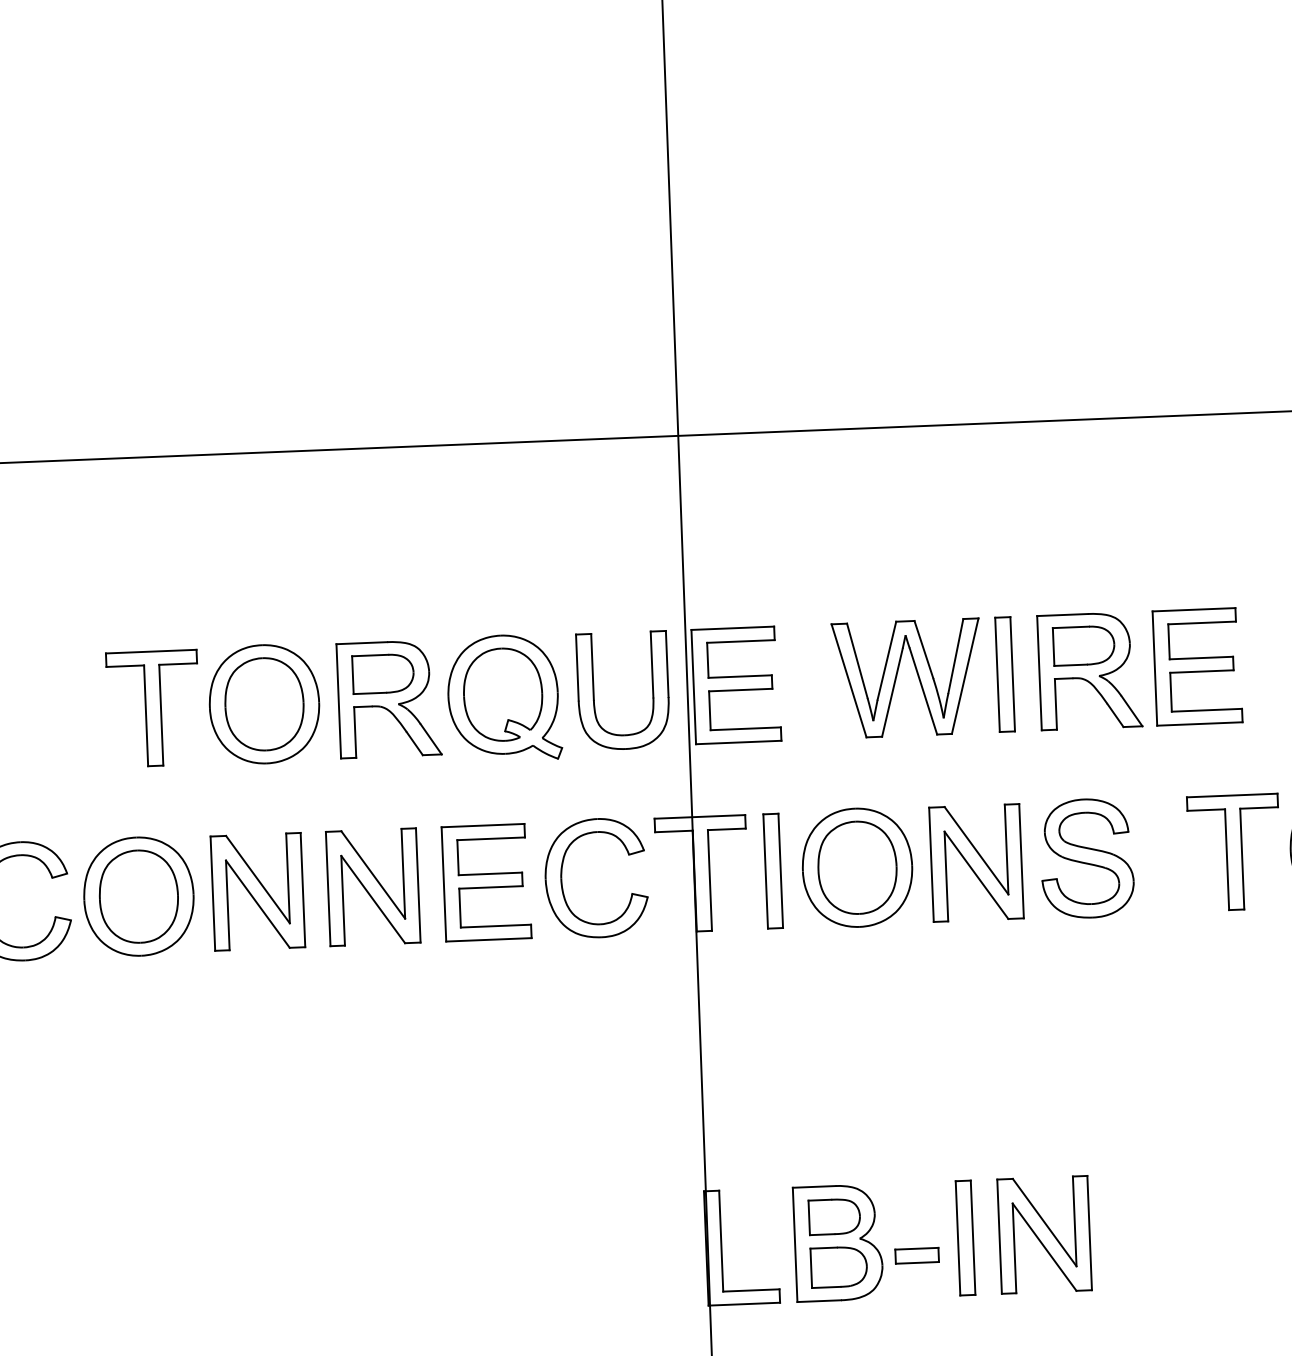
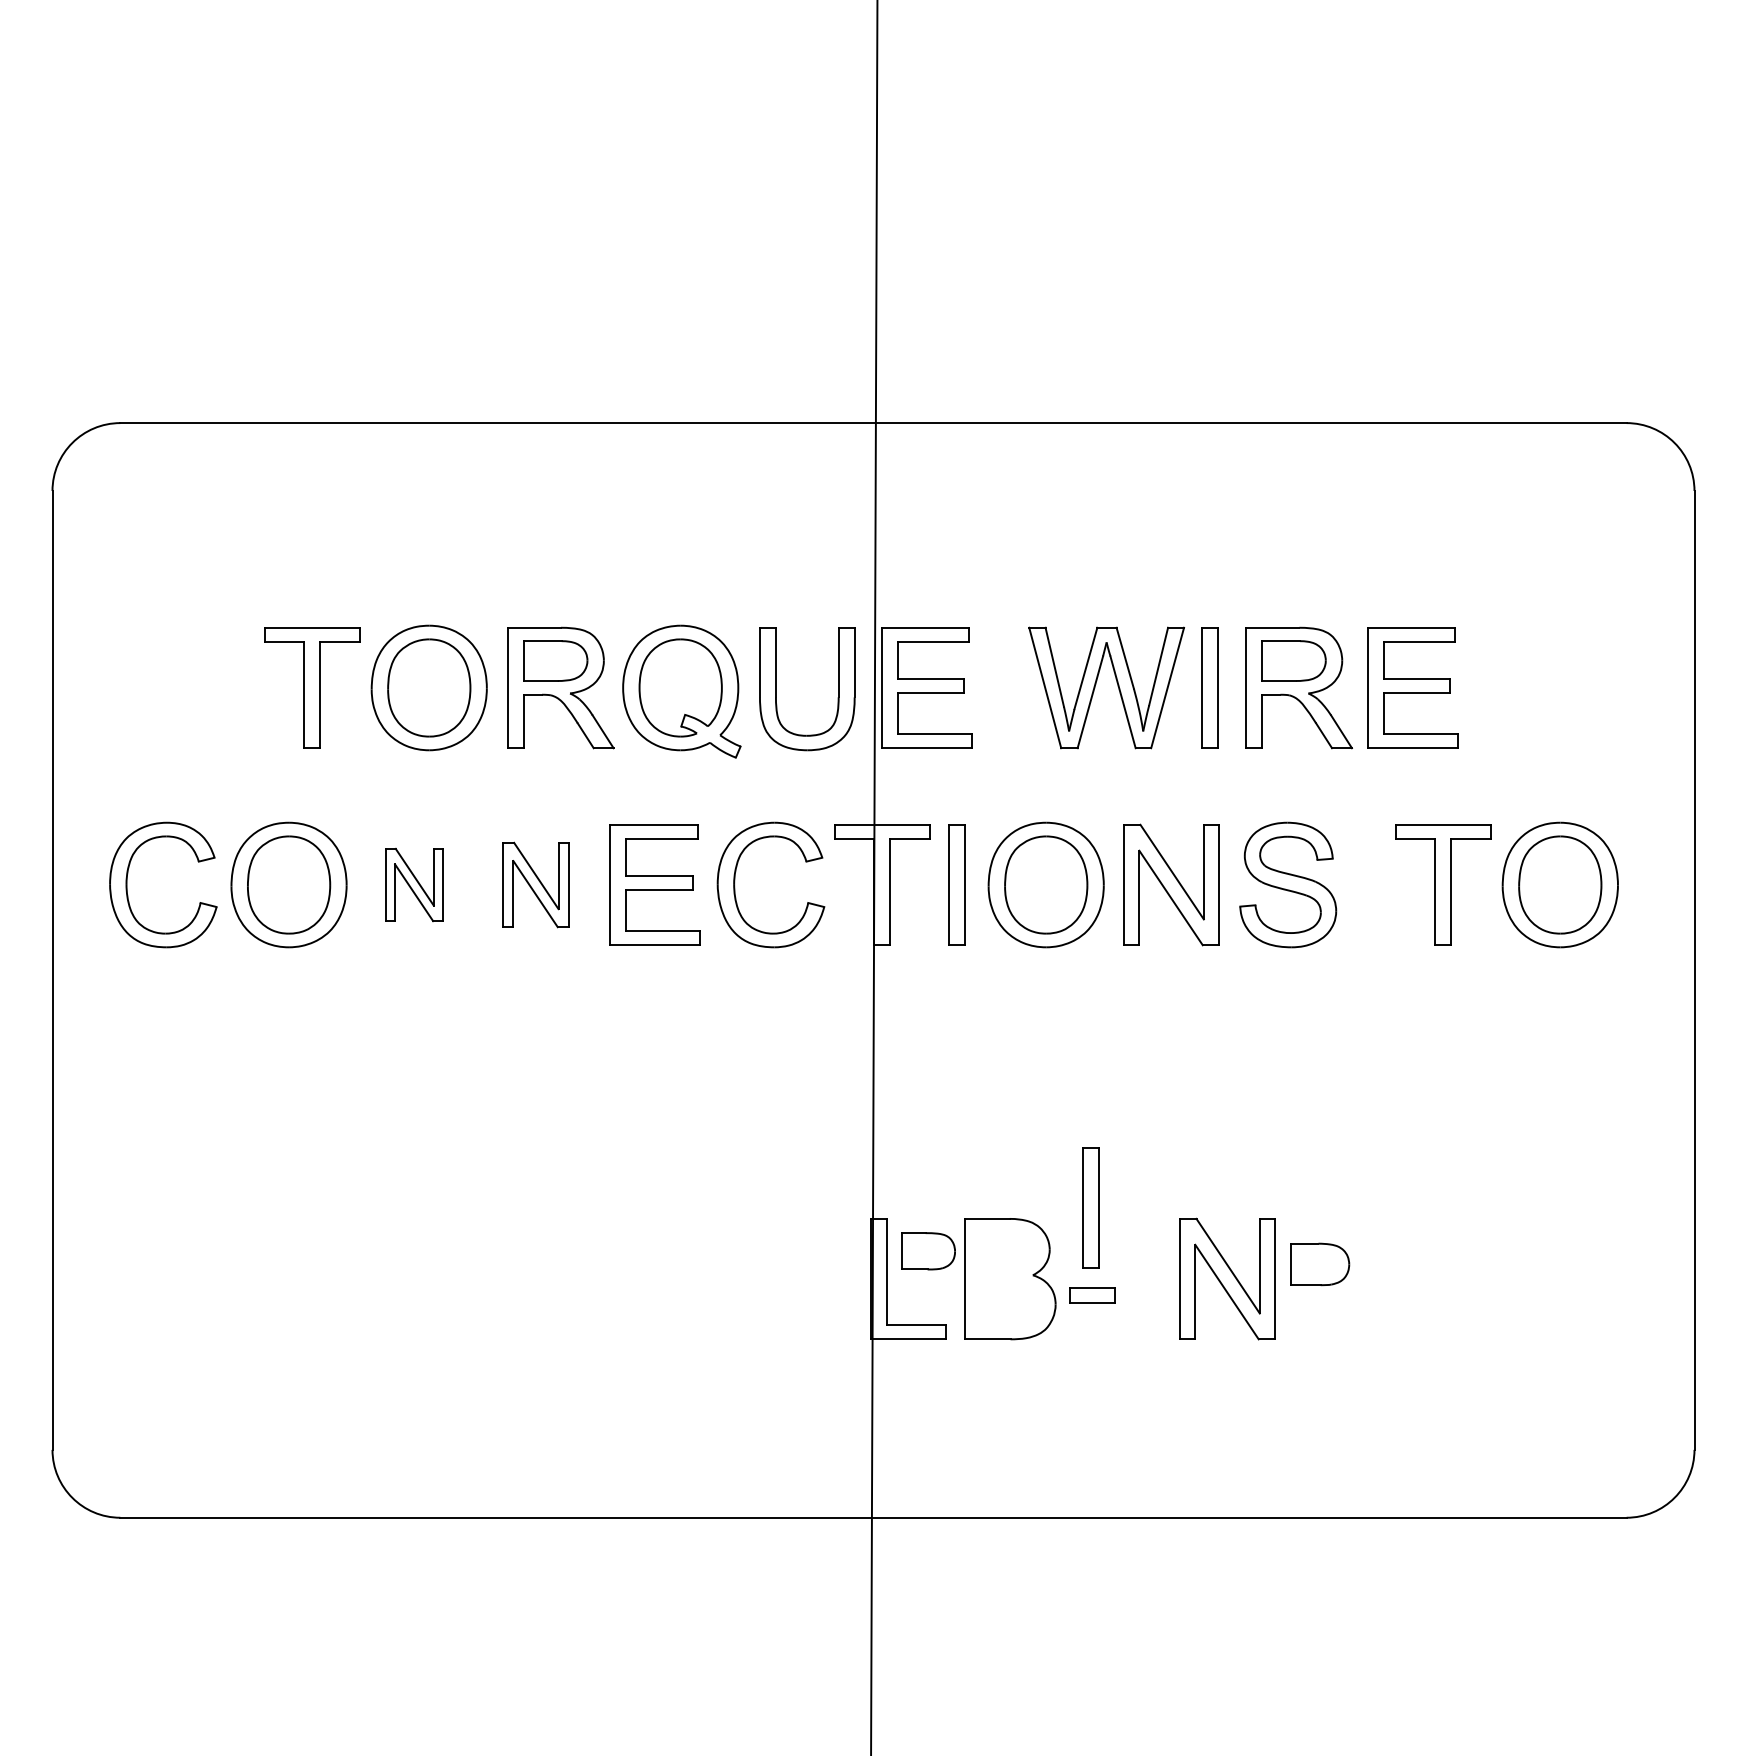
part: (372, 886) -> (535, 884), size x0.7
part: (257, 891) -> (414, 884), size x0.6
part: (834, 1217) -> (928, 1251), moved
part: (964, 1237) -> (1090, 1207), moved
part: (839, 1267) -> (1320, 1264), moved

